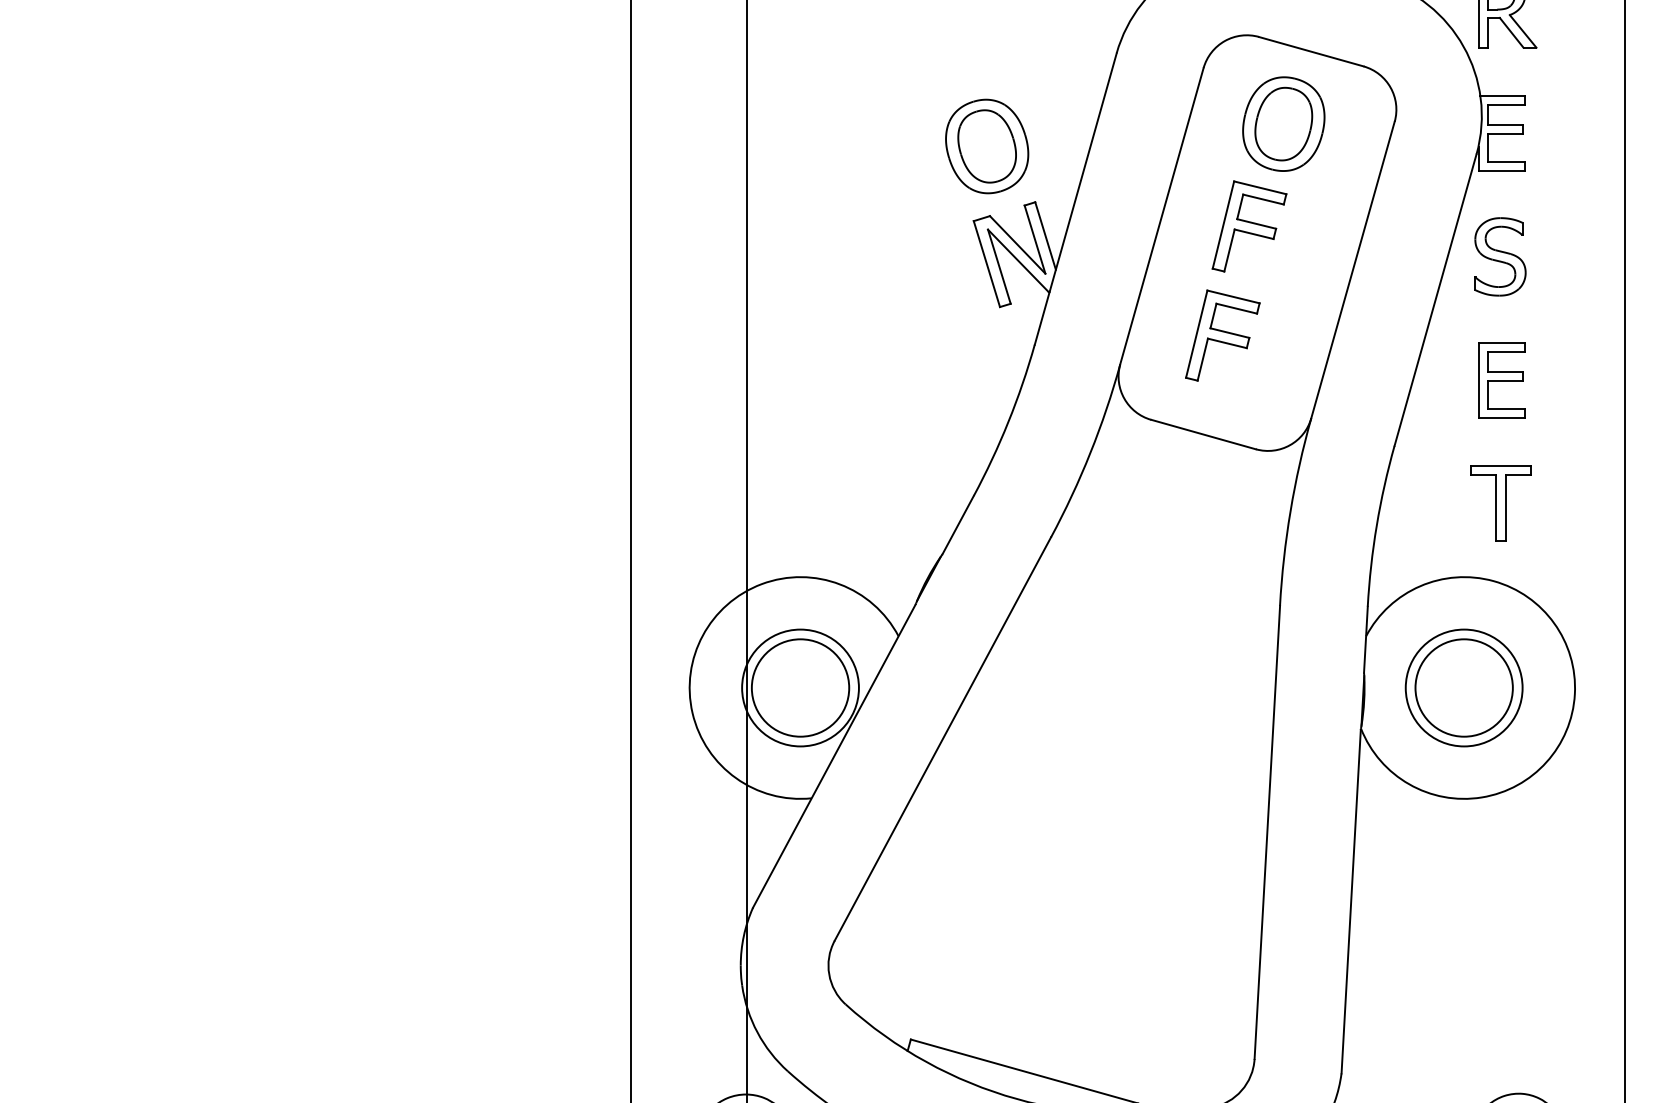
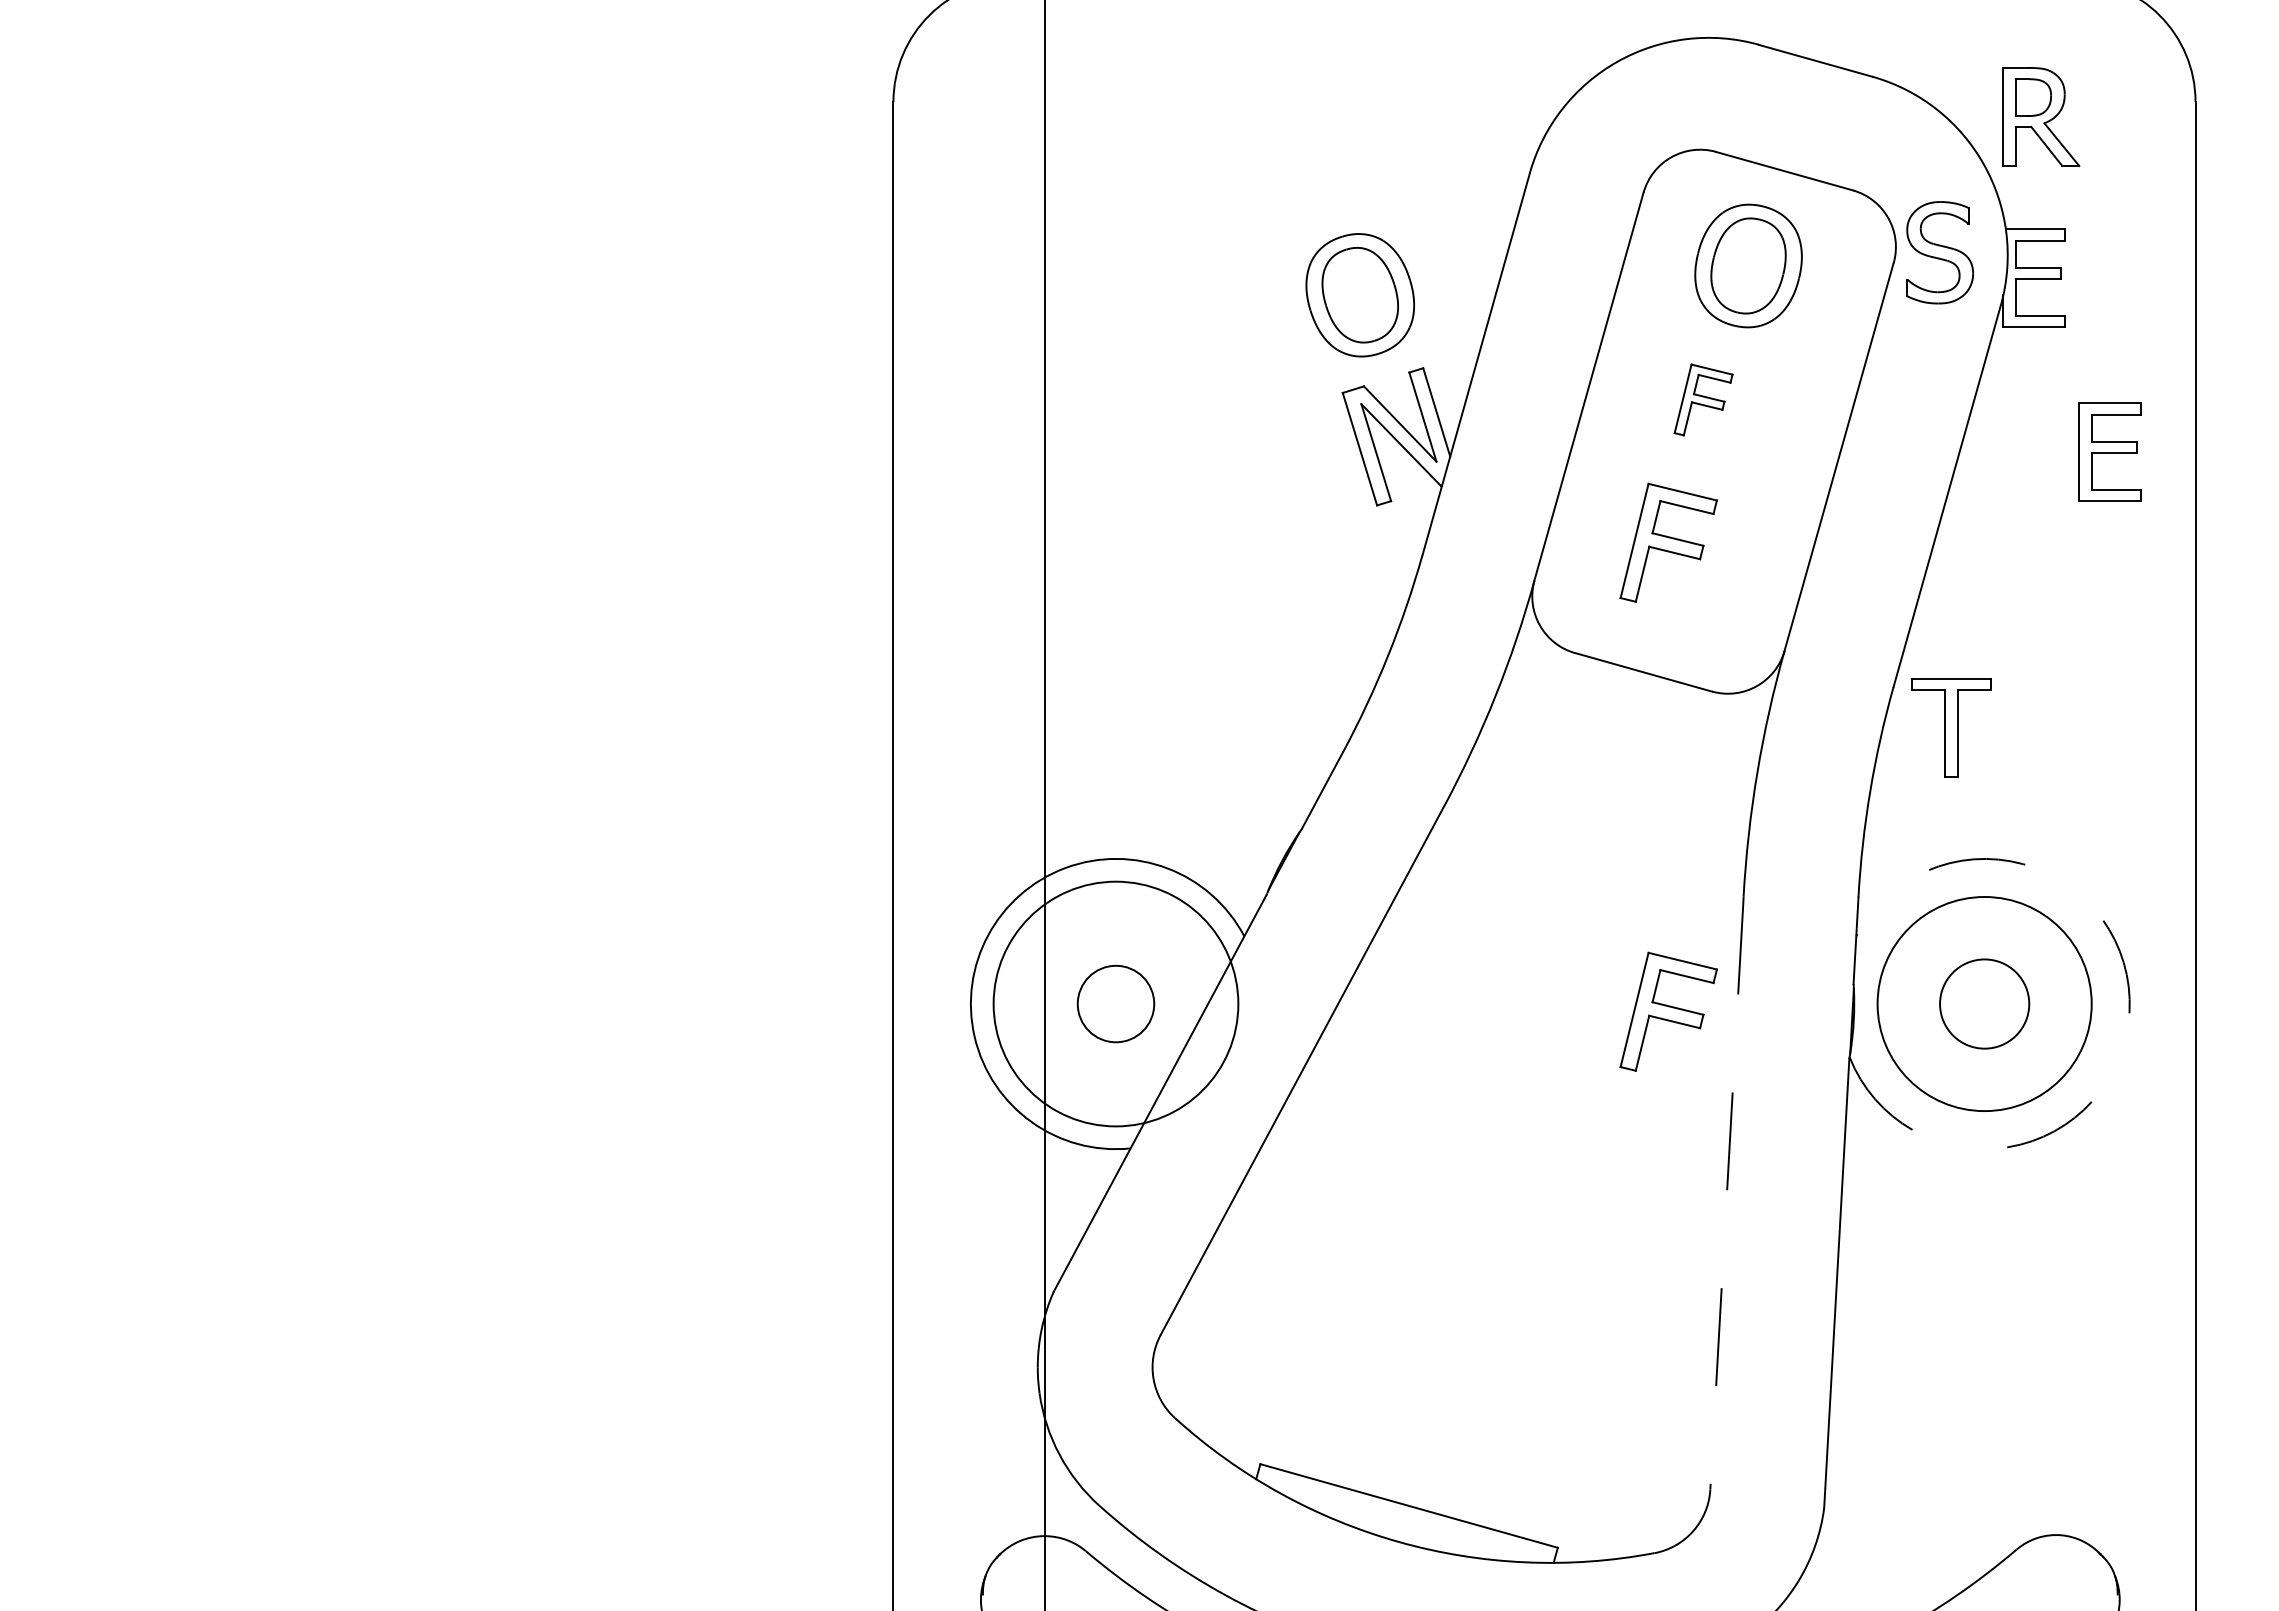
part: (1249, 226) -> (1703, 399), size x0.6
part: (1499, 256) -> (1939, 252), moved
part: (1501, 379) -> (2109, 451), moved
part: (1500, 503) -> (1951, 727), moved
circle: (800, 687) -> (1115, 1003), size x0.6
circle: (800, 687) -> (1115, 1003), size x1.6
circle: (1464, 687) -> (1984, 1003), size x0.7
circle: (1464, 687) -> (1984, 1003), size x1.4
part: (1222, 693) -> (1668, 1011), added
arc: (1574, 694) -> (2129, 1012), solid -> dashed
line: (1267, 832) -> (1727, 1193), solid -> dashed

